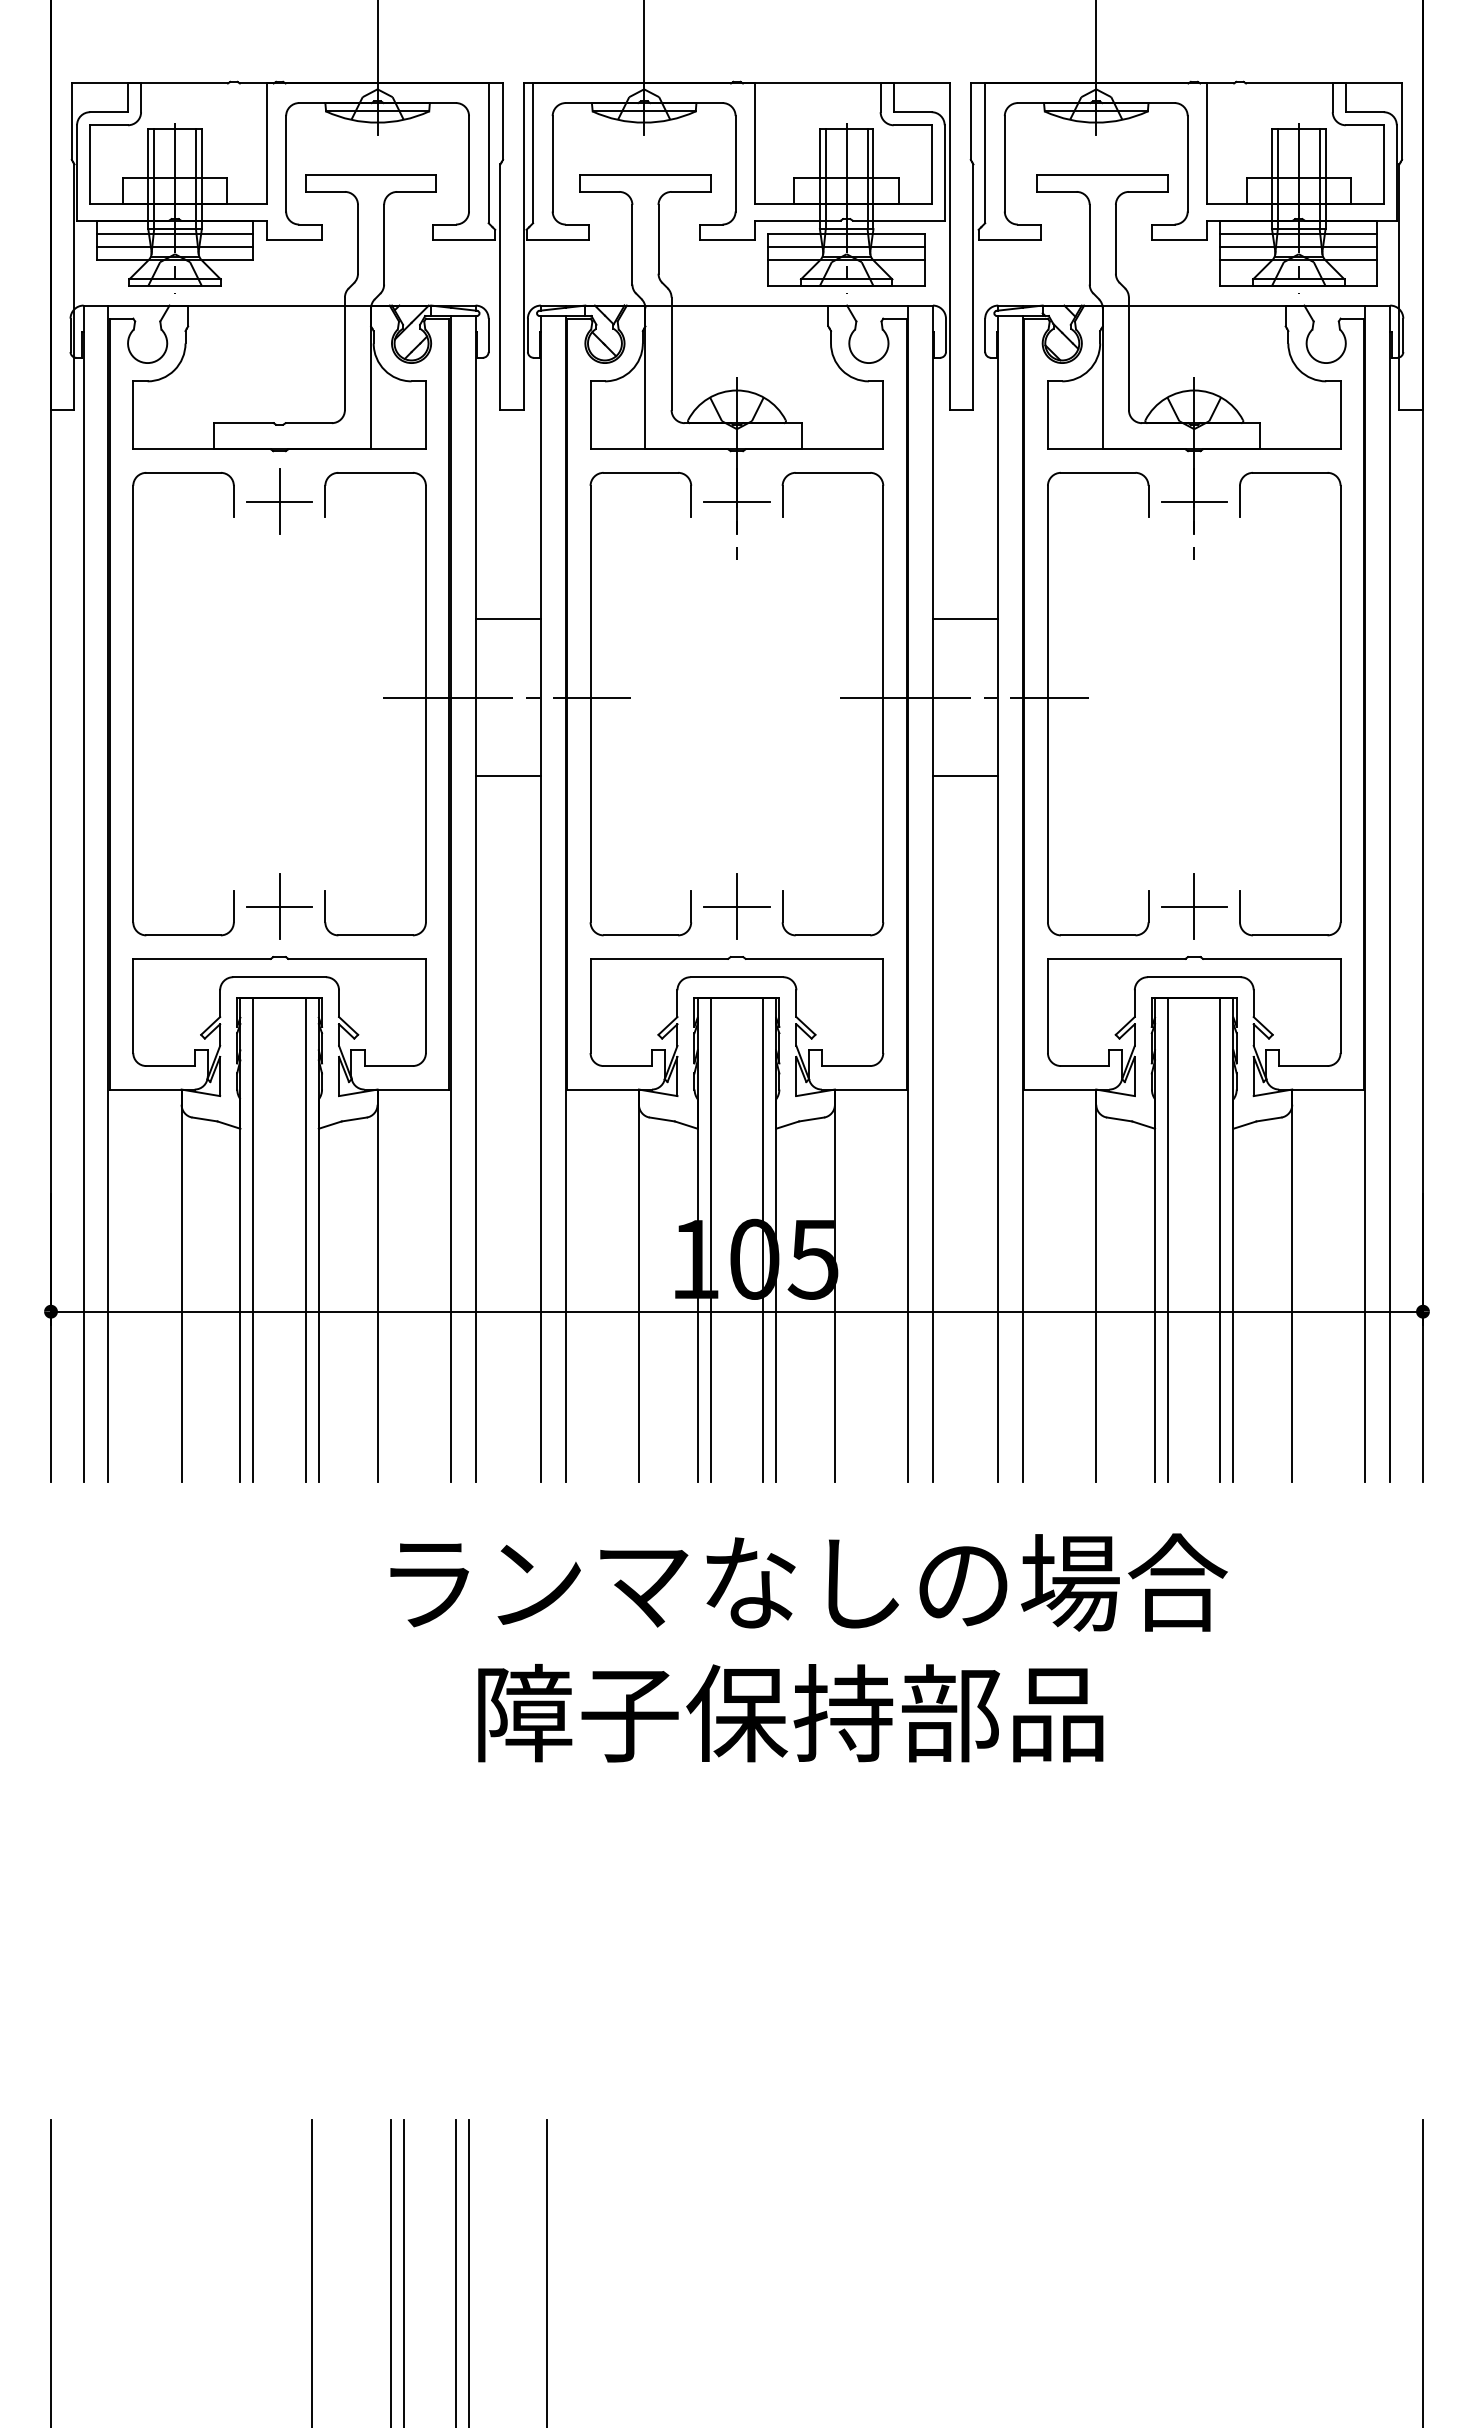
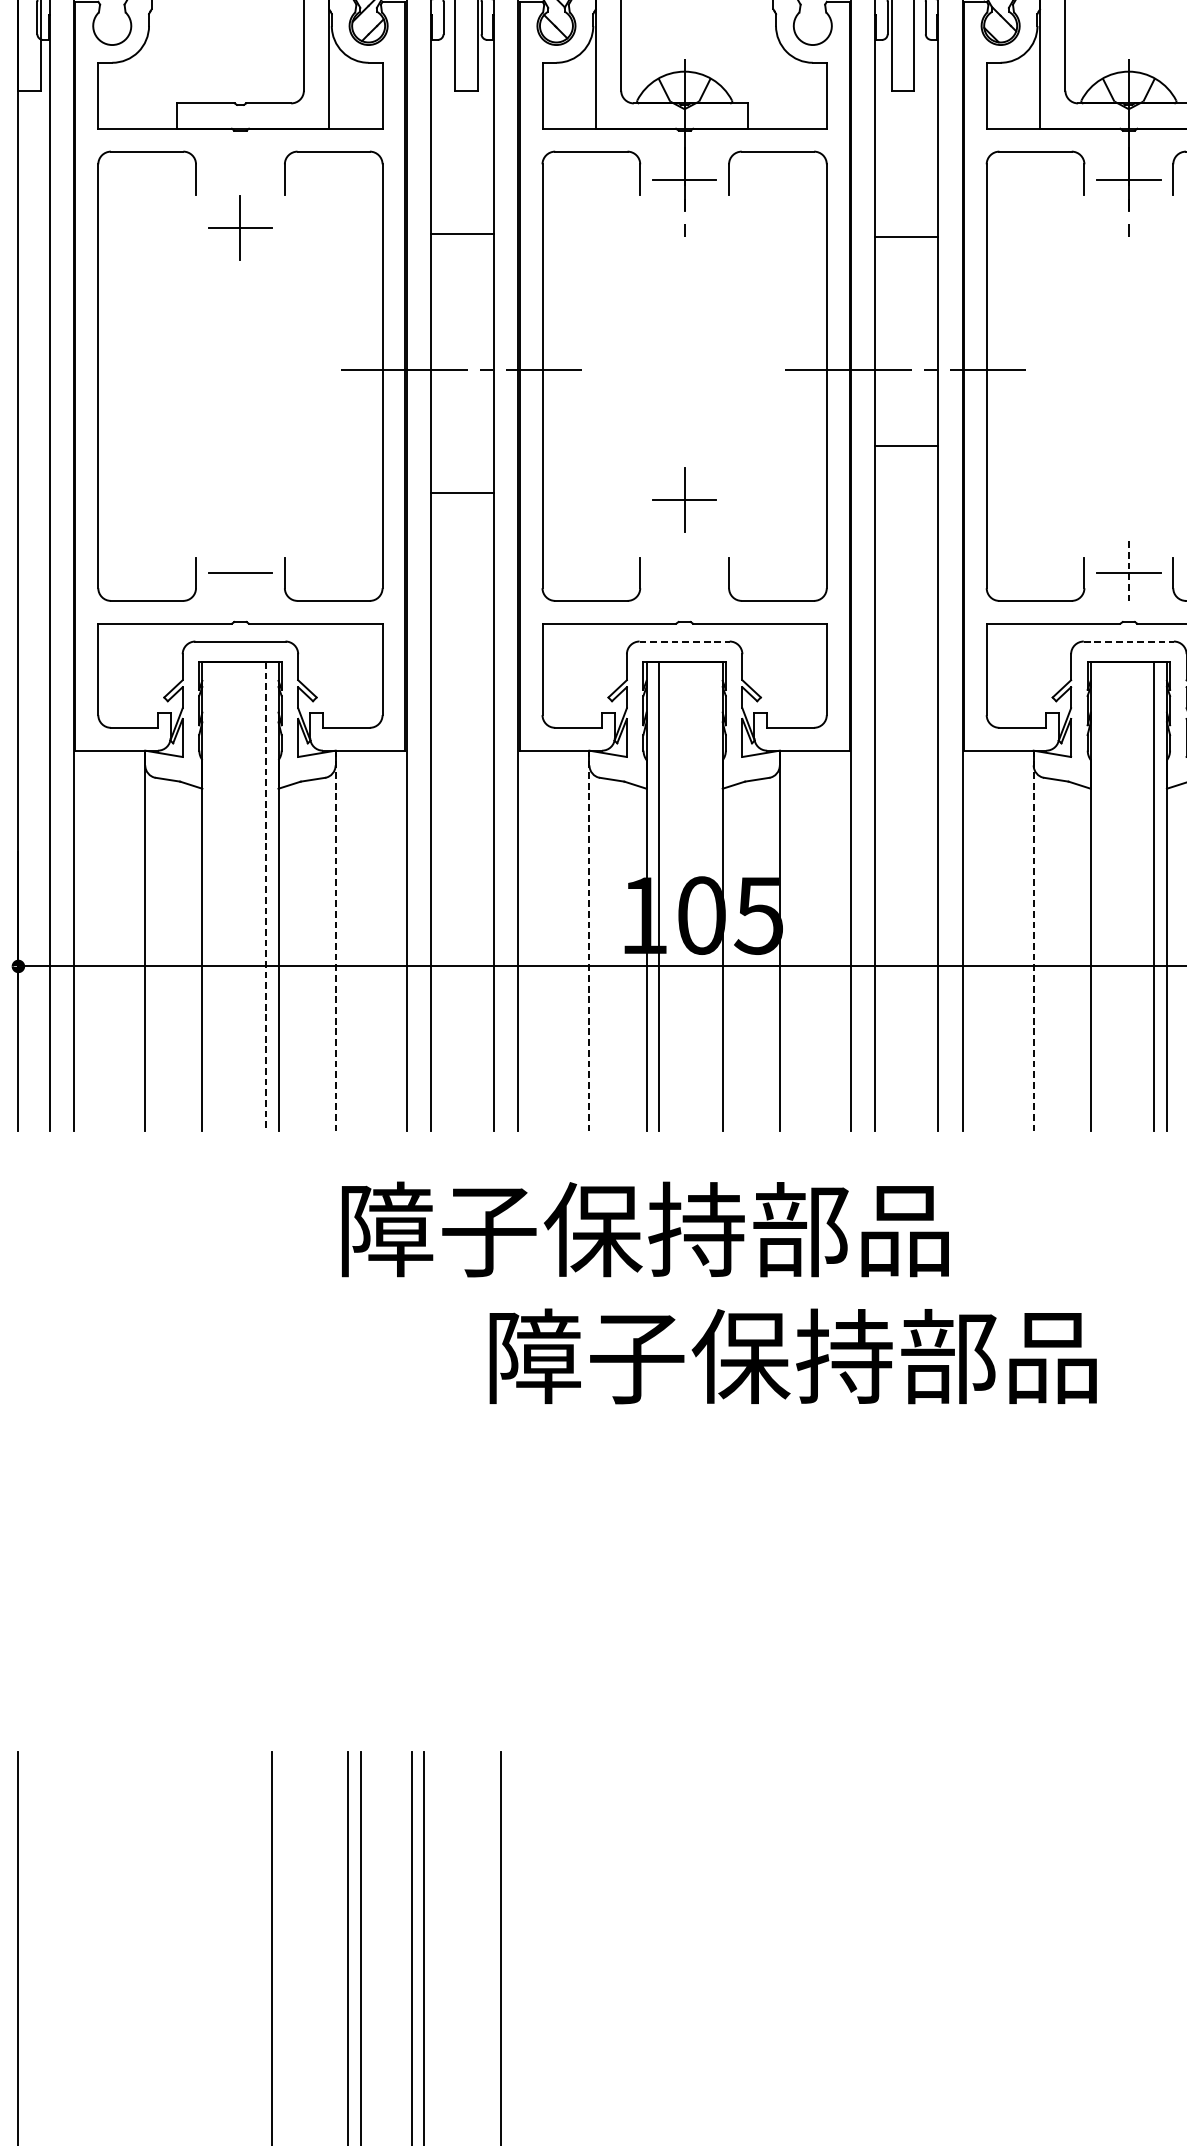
part: (279, 501) -> (240, 228), moved
line: (507, 619) -> (461, 233), moved
line: (965, 619) -> (906, 237), moved
line: (507, 775) -> (461, 492), moved
line: (279, 906) -> (240, 572), removed
part: (736, 906) -> (684, 500), moved
line: (1194, 906) -> (1129, 572), solid -> dashed
line: (737, 977) -> (685, 641), solid -> dashed
line: (1194, 977) -> (1129, 641), solid -> dashed
line: (253, 1239) -> (215, 896), removed
line: (305, 1239) -> (265, 896), solid -> dashed
line: (763, 1239) -> (710, 896), removed
line: (1168, 1239) -> (1103, 896), removed
line: (377, 1285) -> (335, 940), solid -> dashed
line: (638, 1285) -> (589, 940), solid -> dashed
line: (1096, 1285) -> (1033, 940), solid -> dashed
text: (805, 1582) -> (751, 1229), ランマなしの場合 -> 障子保持部品
text: (790, 1713) -> (793, 1356), moved

